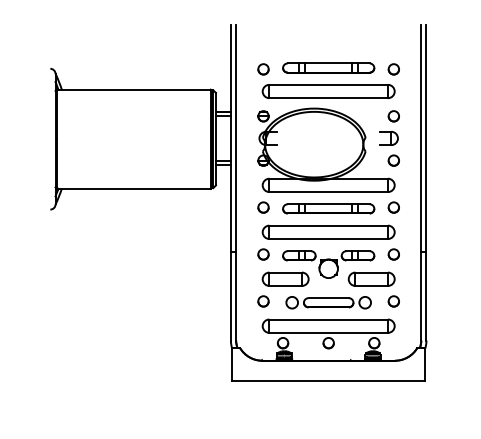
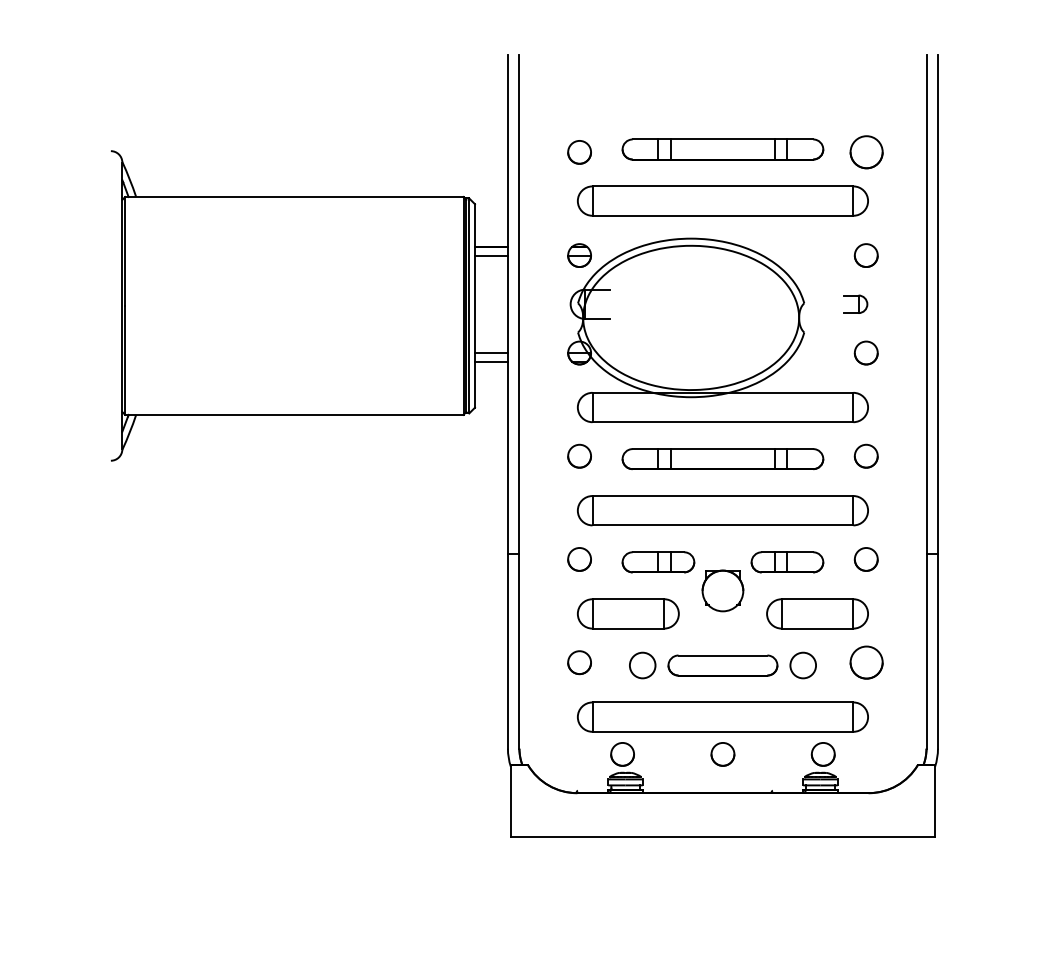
circle: (393, 69) -> (865, 152), size x1.4
part: (388, 138) -> (854, 304), size x0.6
circle: (393, 301) -> (865, 662), size x1.4

